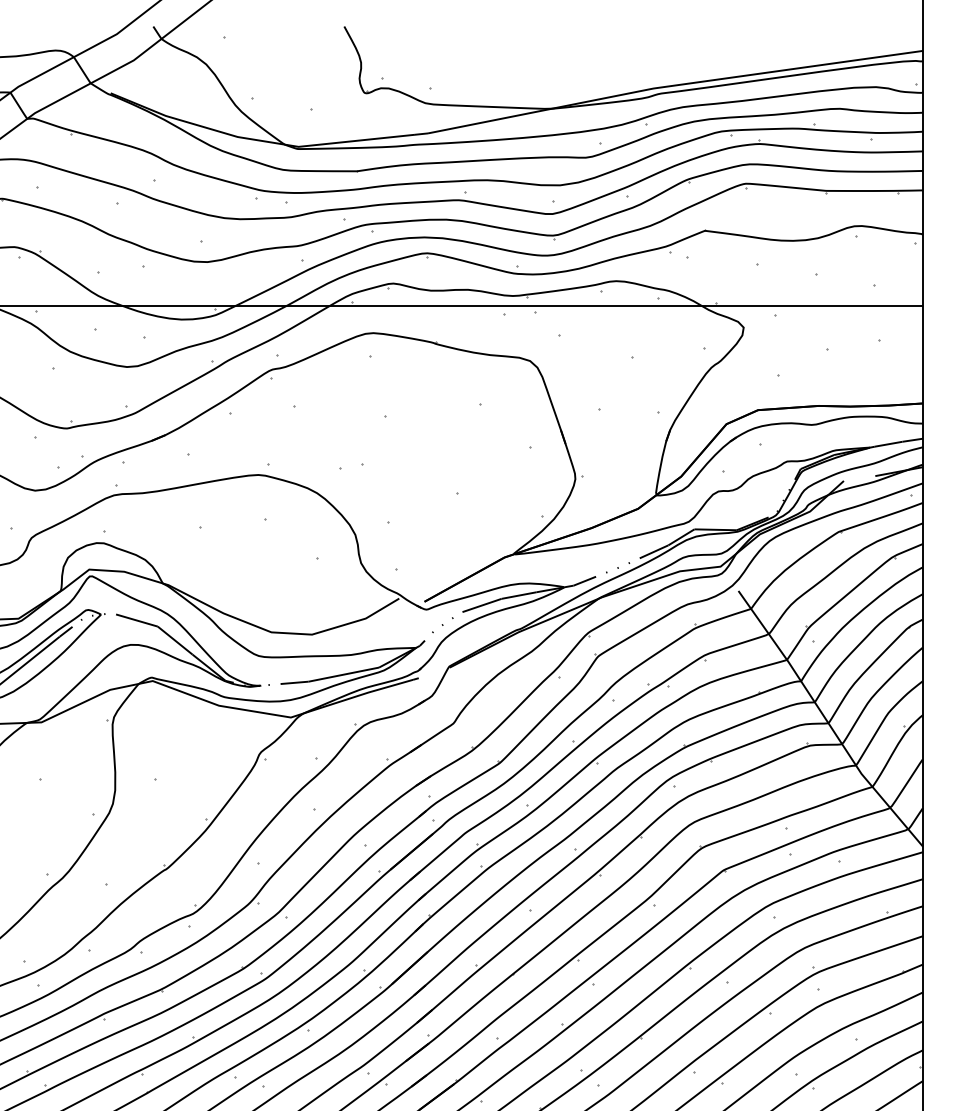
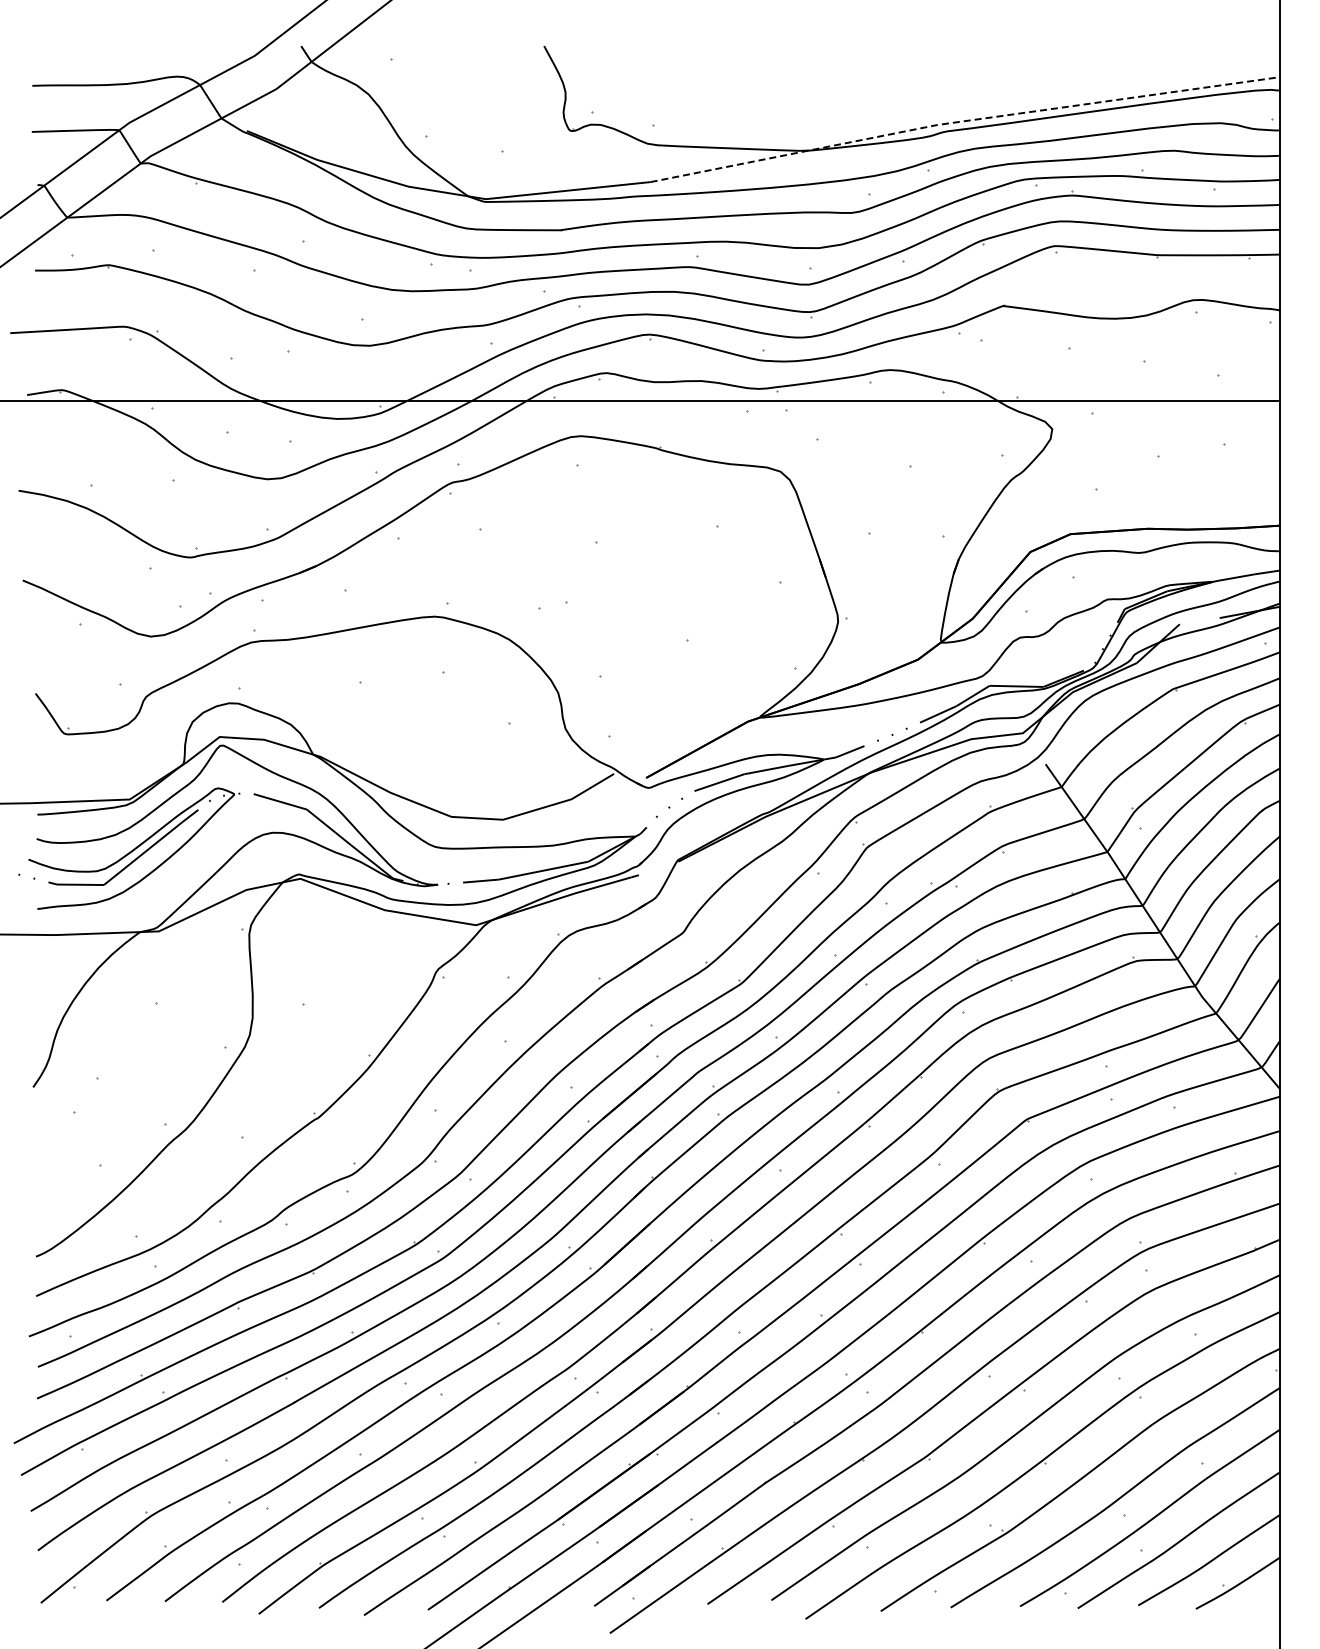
line: (674, 85) -> (964, 121), solid -> dashed

